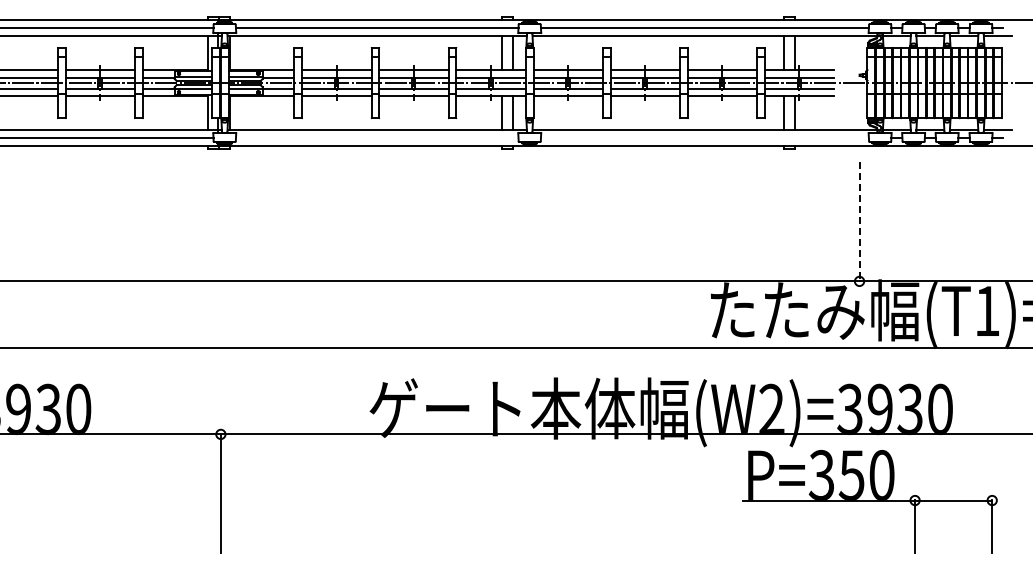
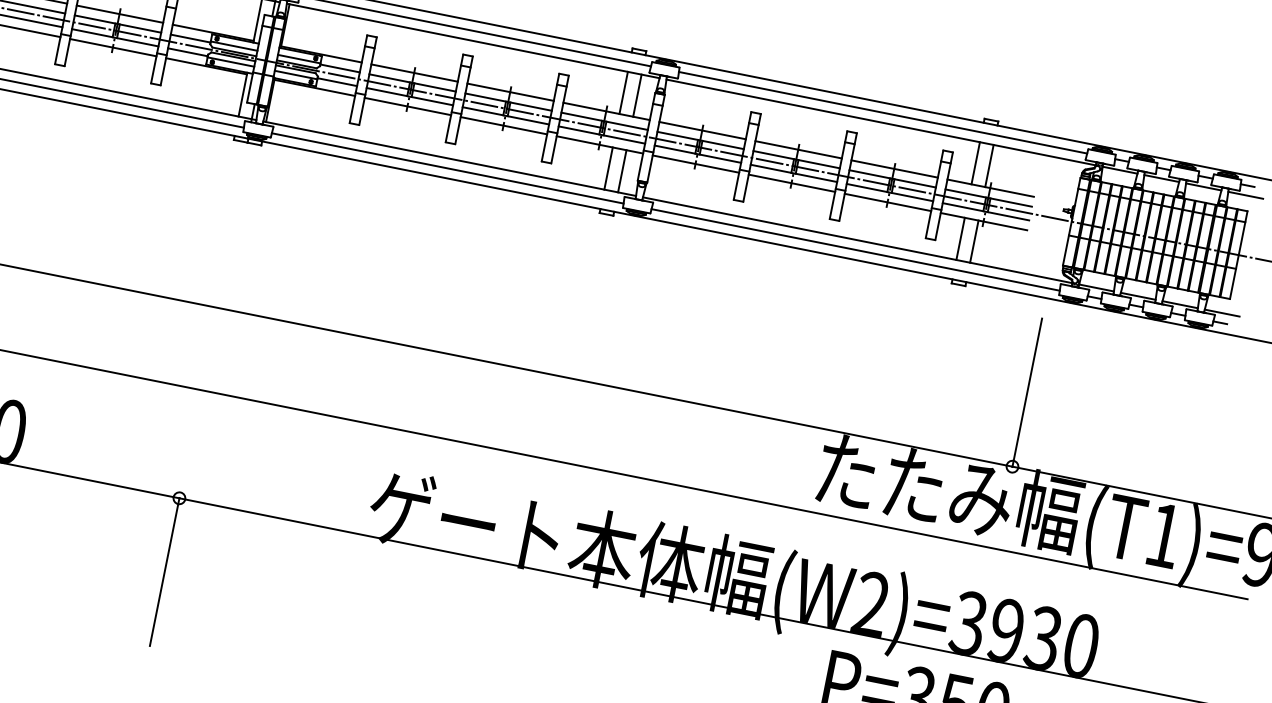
line: (376, 138) -> (446, 168), added
line: (704, 138) -> (855, 250), added
line: (859, 222) -> (1027, 393), dashed -> solid

